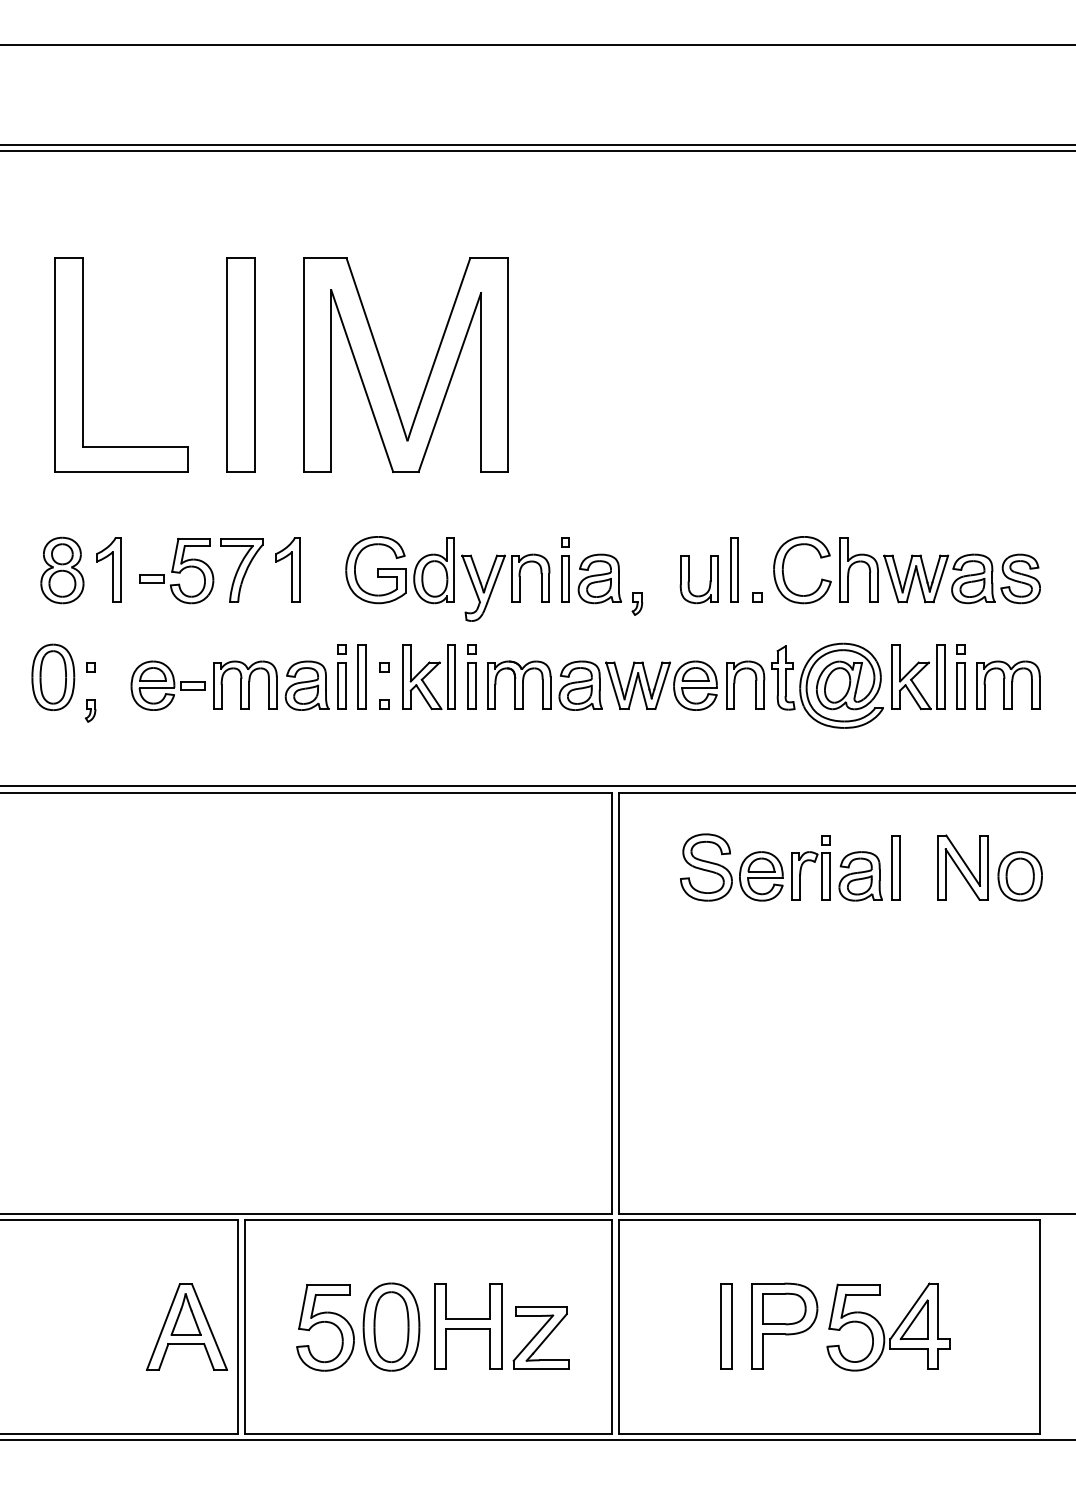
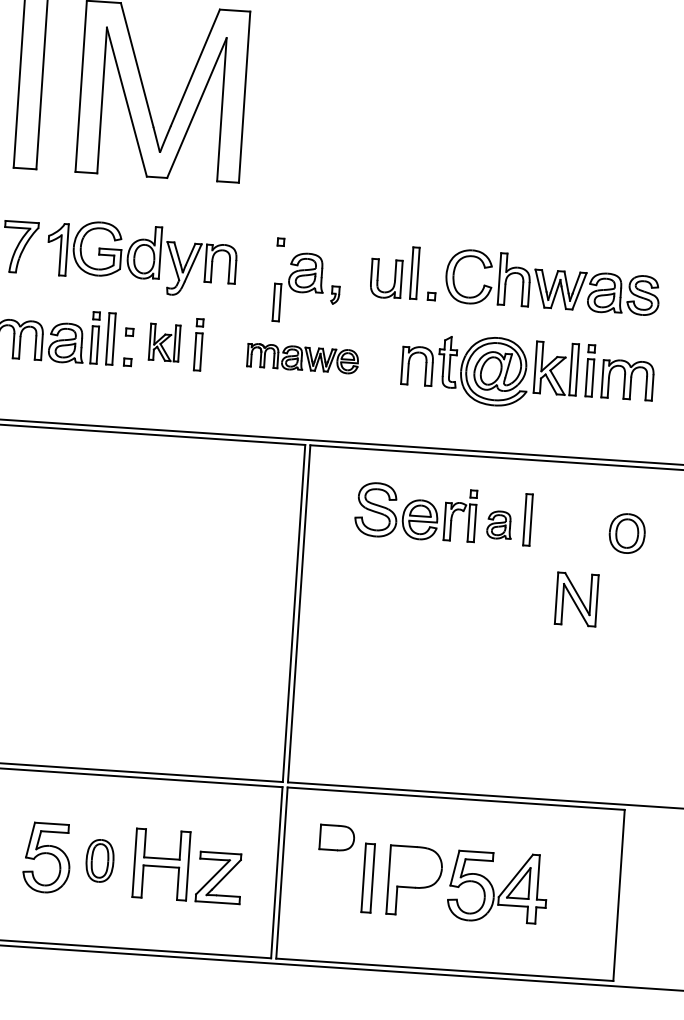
part: (447, 578) -> (154, 259), moved
part: (565, 578) -> (277, 302), moved
part: (428, 677) -> (164, 342), size x0.7
part: (602, 685) -> (303, 358), size x0.6
part: (962, 867) -> (576, 599), moved
part: (860, 876) -> (499, 525), size x0.7
part: (784, 1308) -> (337, 837), moved
part: (391, 1326) -> (100, 860), size x0.6

